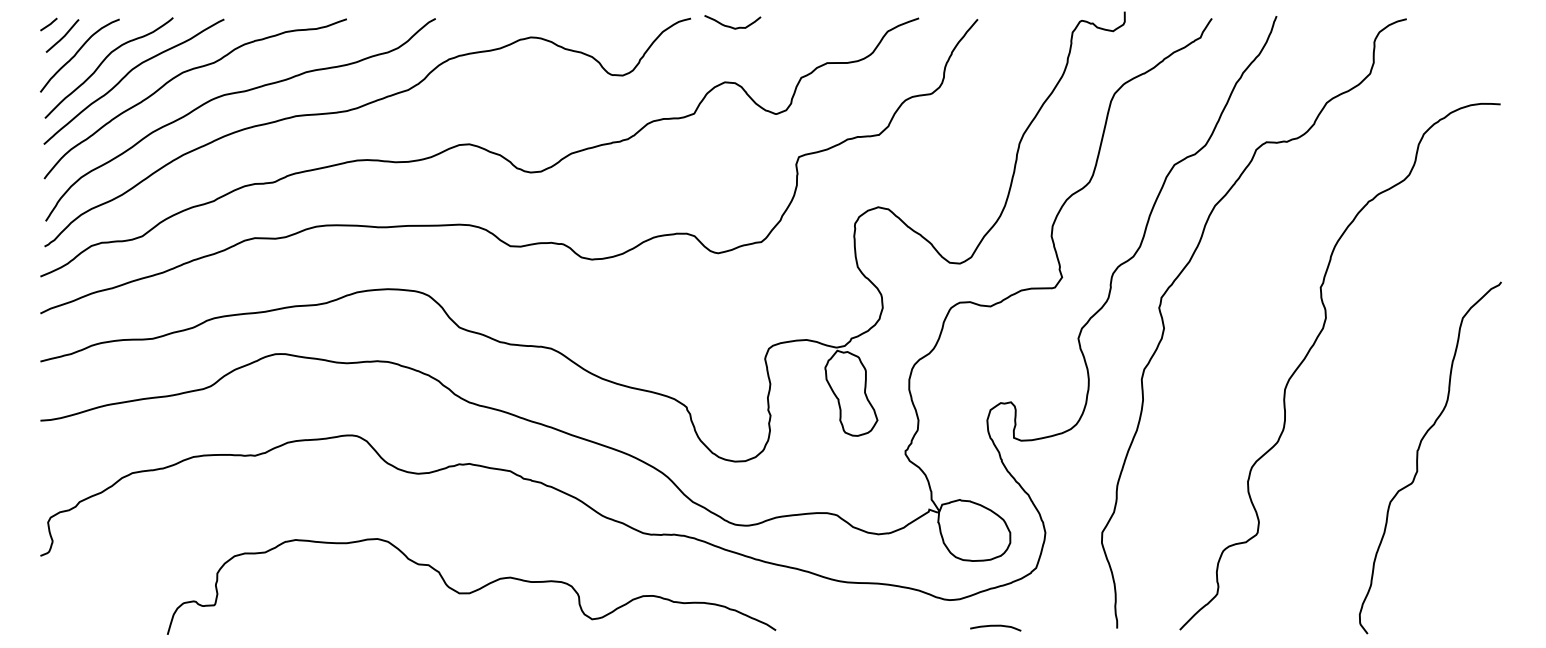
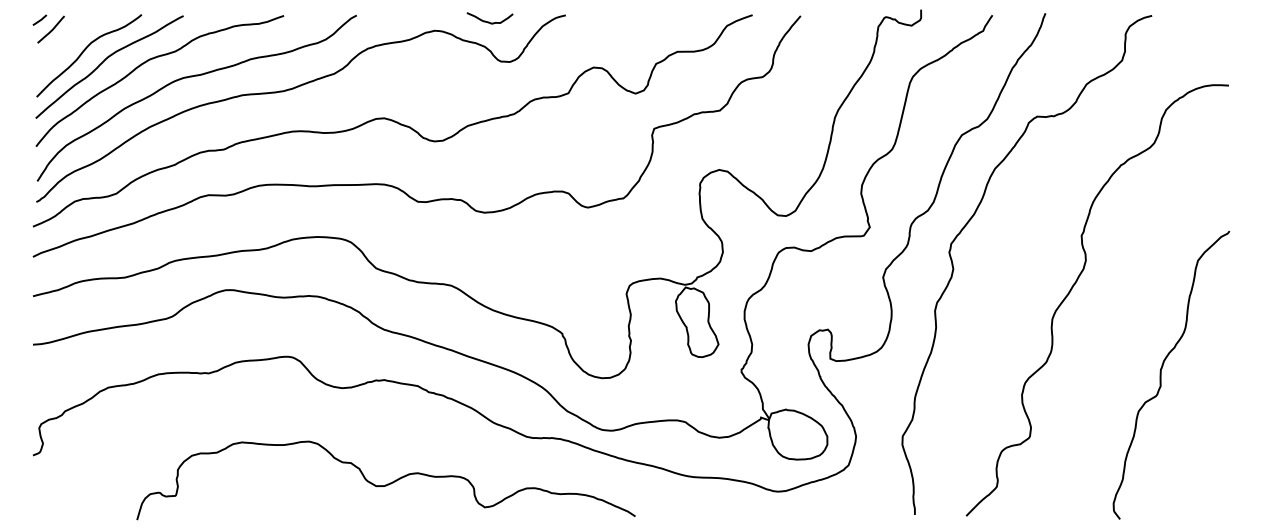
curve: (732, 26) -> (489, 21), moved
curve: (77, 54) -> (63, 44), removed
curve: (995, 626) -> (815, 513), removed

